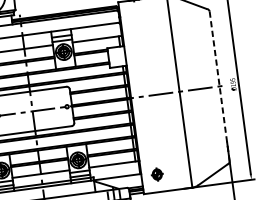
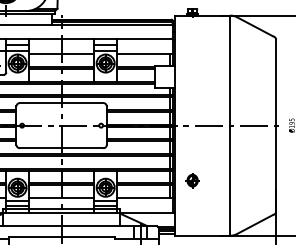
line: (219, 86) -> (276, 125), dashed -> solid
part: (157, 174) -> (192, 180), moved

